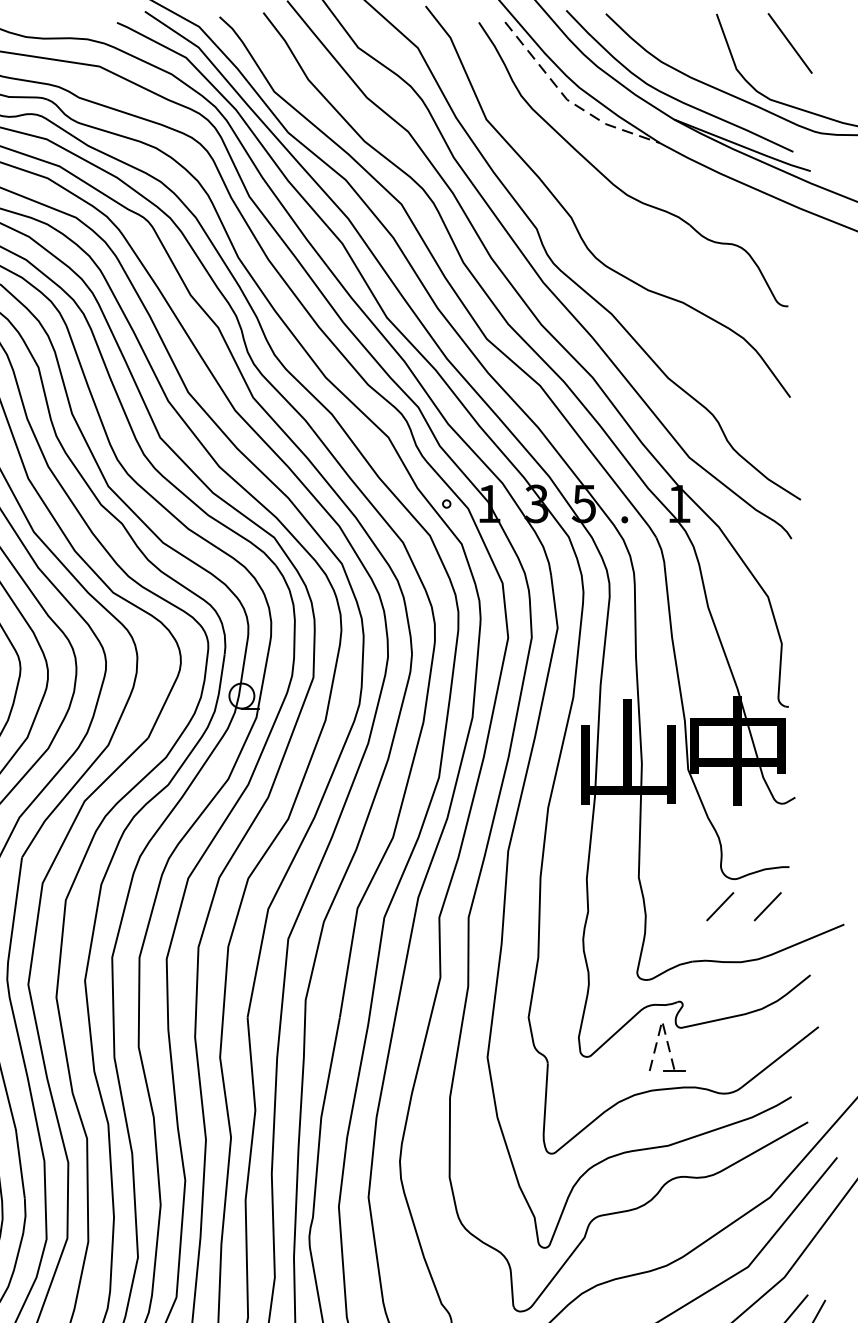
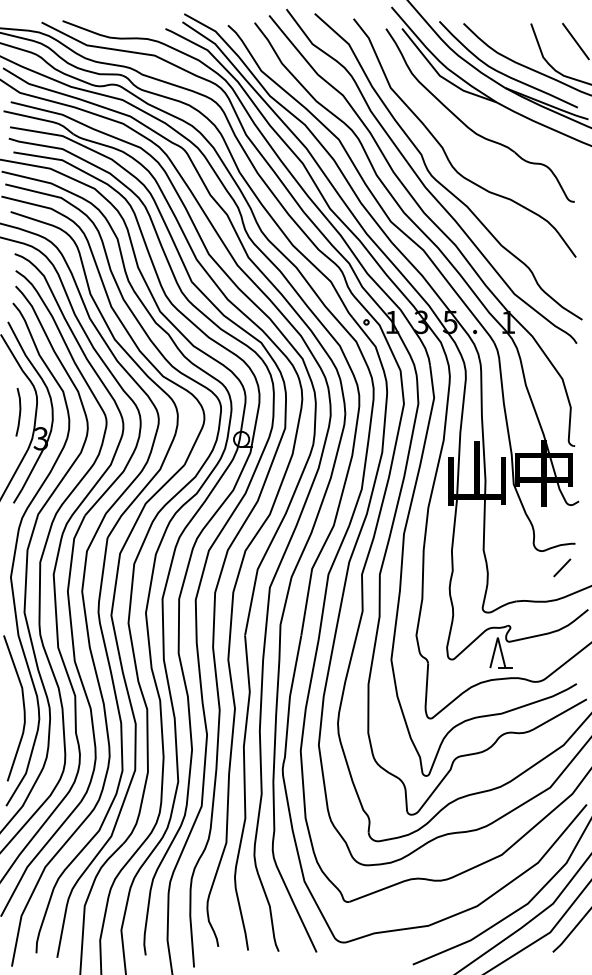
line: (569, 100) -> (441, 76), dashed -> solid
line: (720, 906) -> (533, 567), removed
line: (661, 1020) -> (497, 637), dashed -> solid

